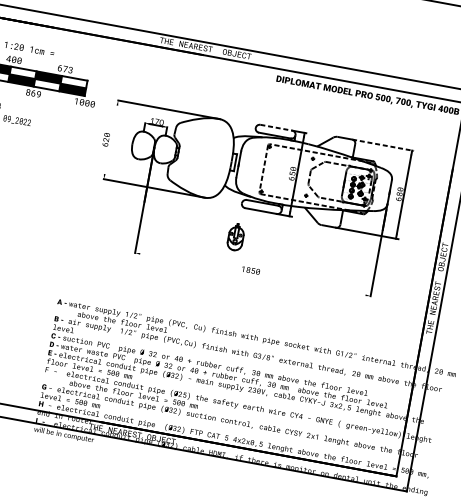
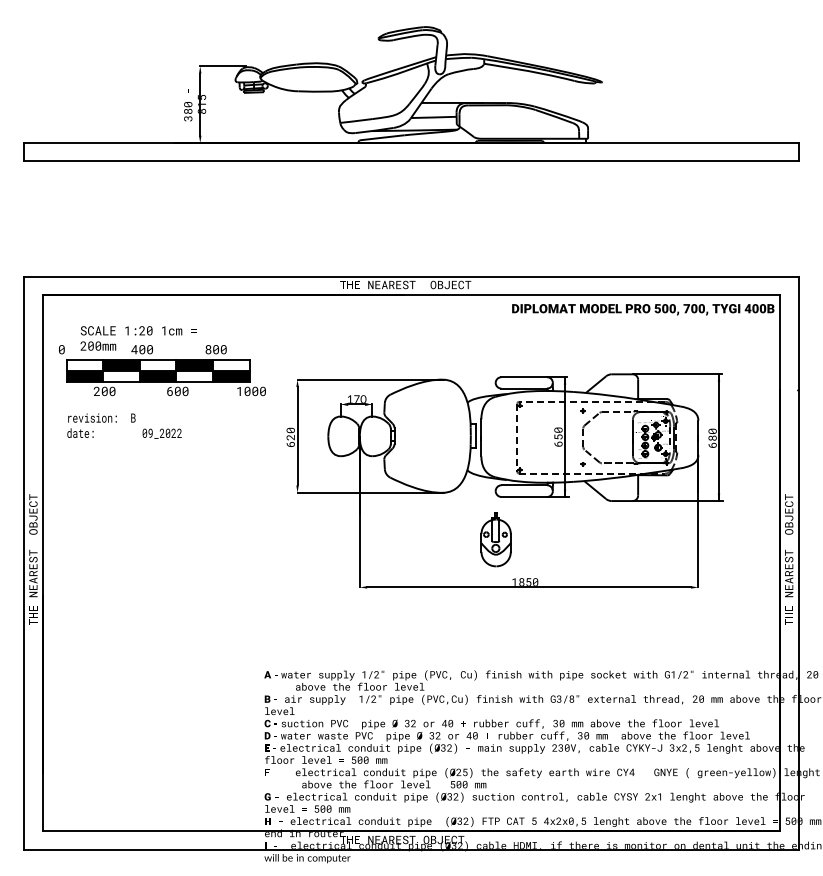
text: (65, 69) -> (215, 349), 673 -> 800
text: (33, 93) -> (177, 391), 869 -> 600
line: (276, 127) -> (524, 377), dashed -> solid
line: (111, 140) -> (297, 436), added
line: (383, 145) -> (677, 374), dashed -> solid
part: (235, 236) -> (495, 539), size x1.43
line: (253, 274) -> (529, 587), added

